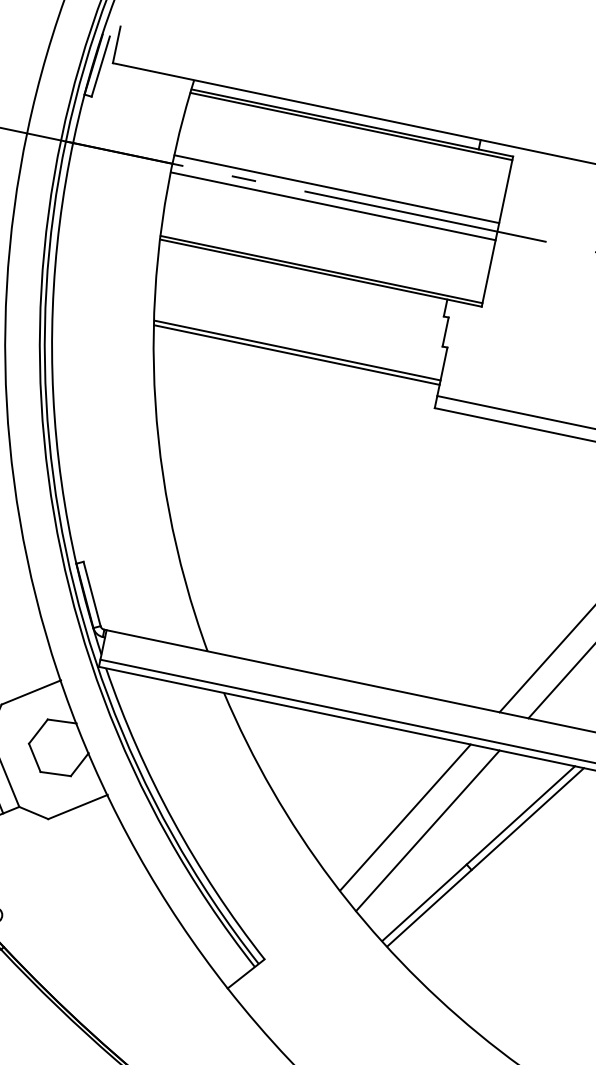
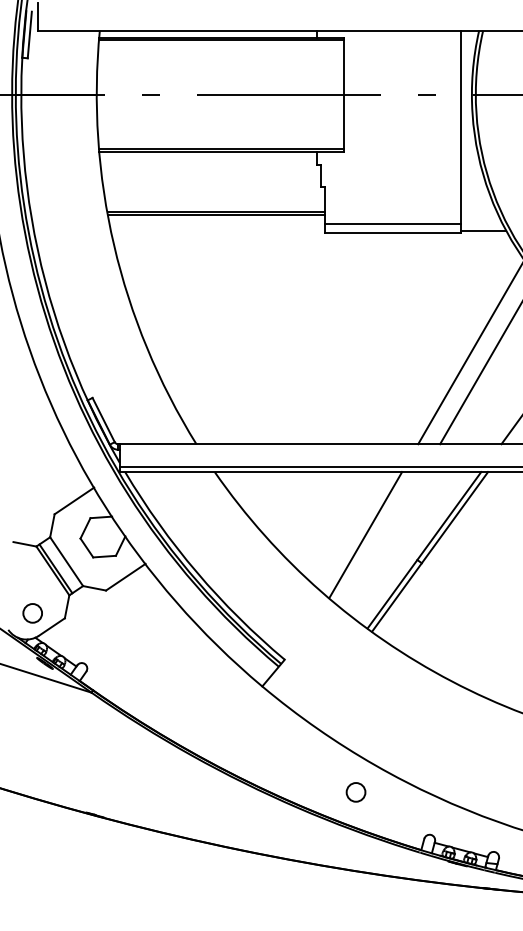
line: (337, 189) -> (220, 88), removed
line: (333, 206) -> (220, 101), removed
line: (428, 831) -> (384, 541), removed

